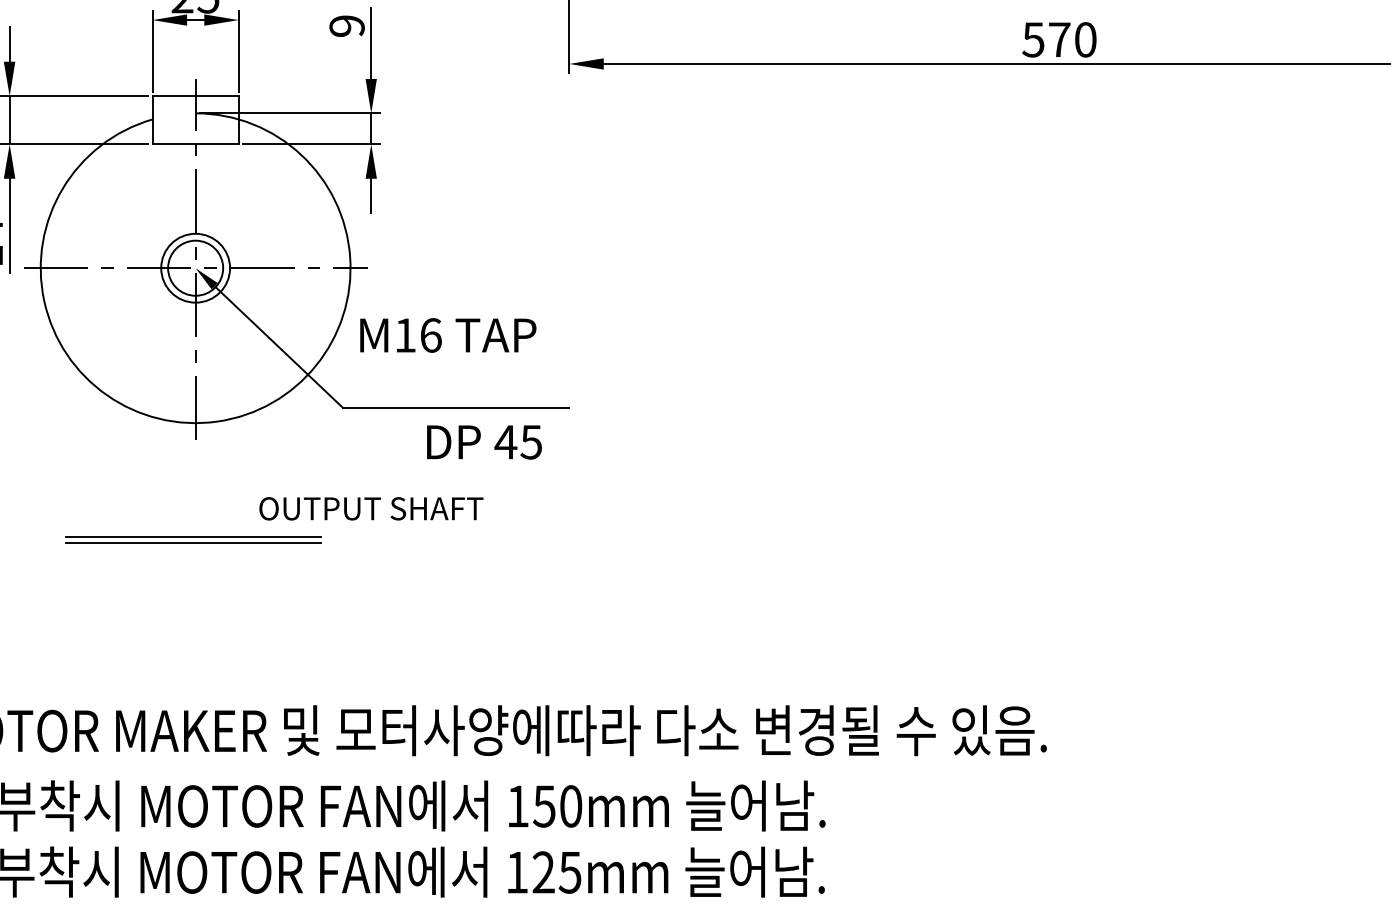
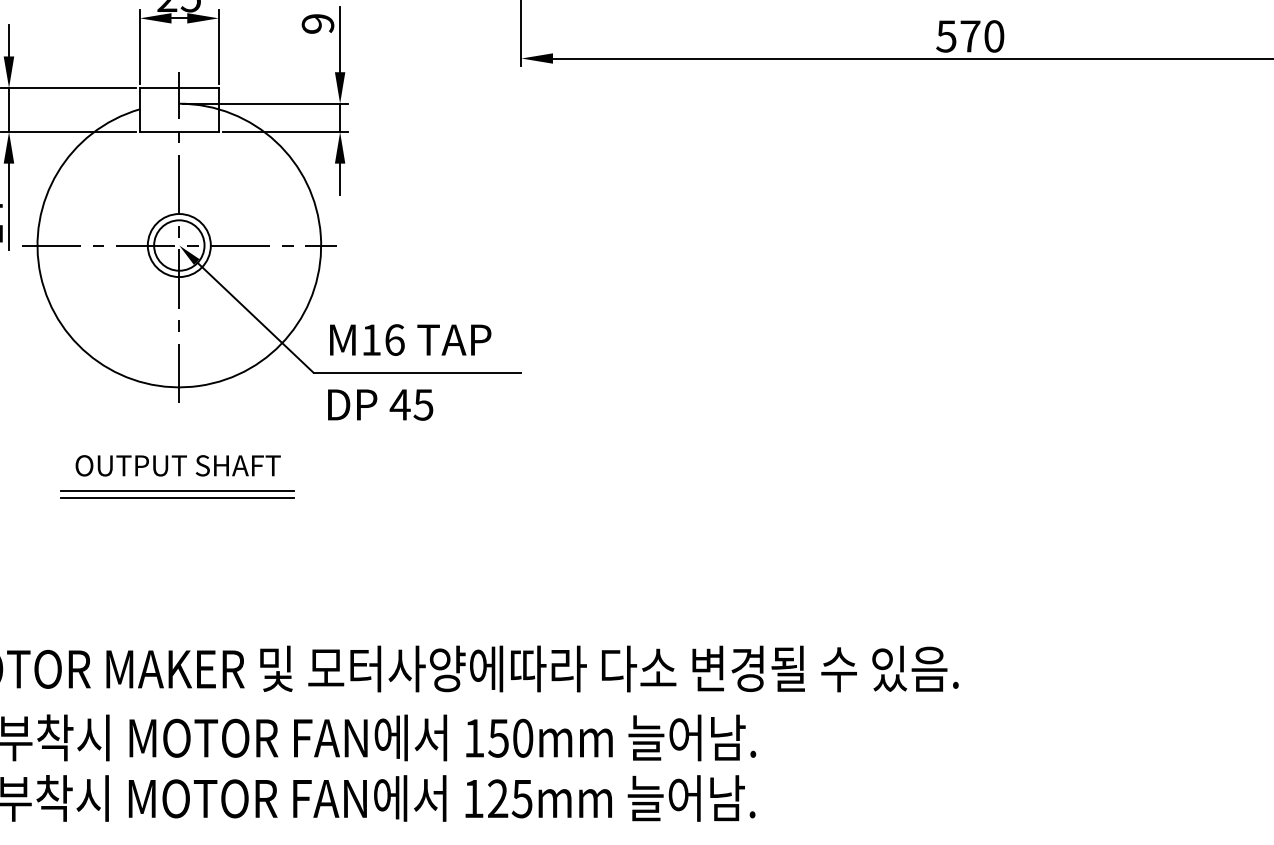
text: (448, 335) -> (410, 340), moved
text: (484, 442) -> (380, 405), moved
text: (371, 508) -> (178, 465), moved

